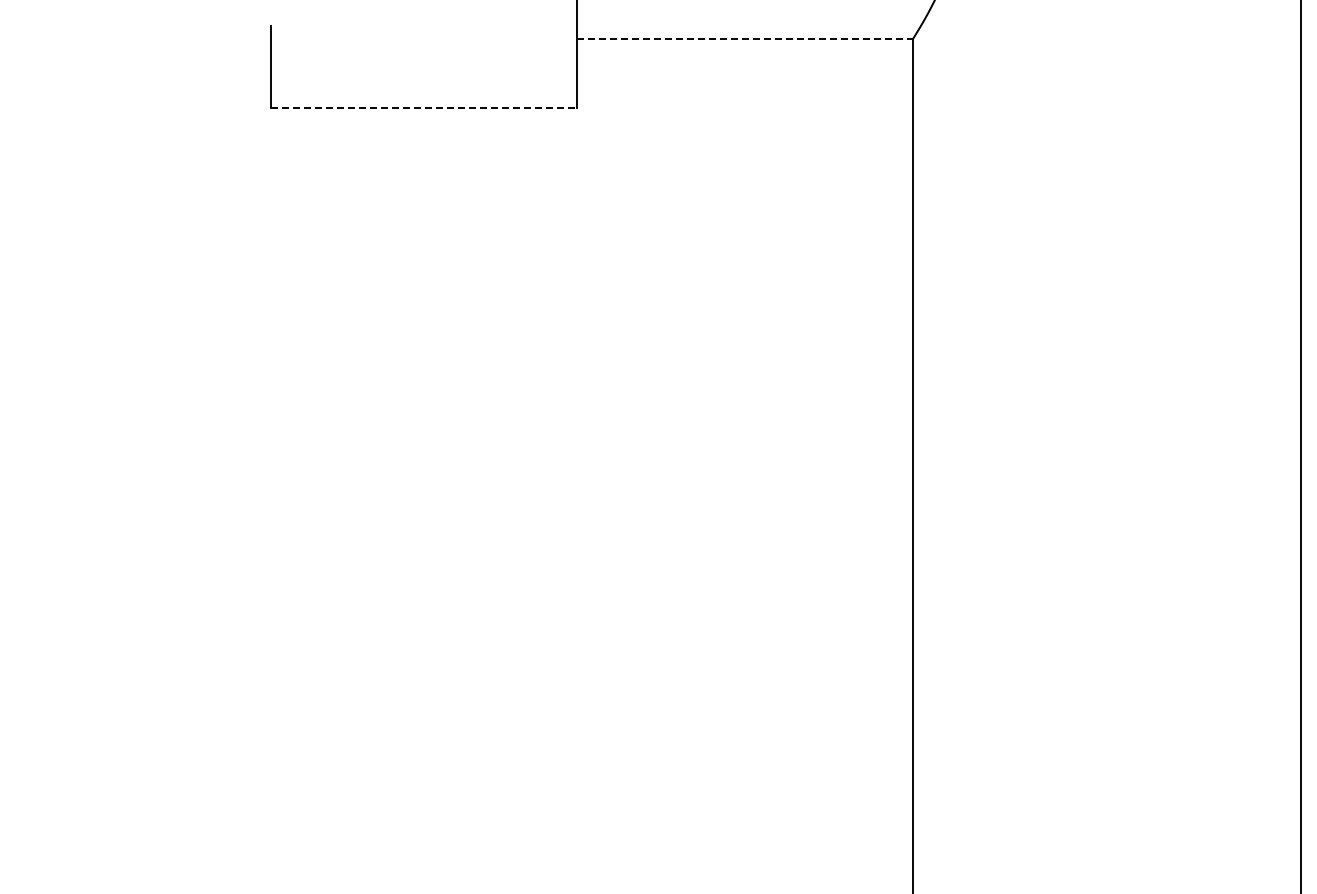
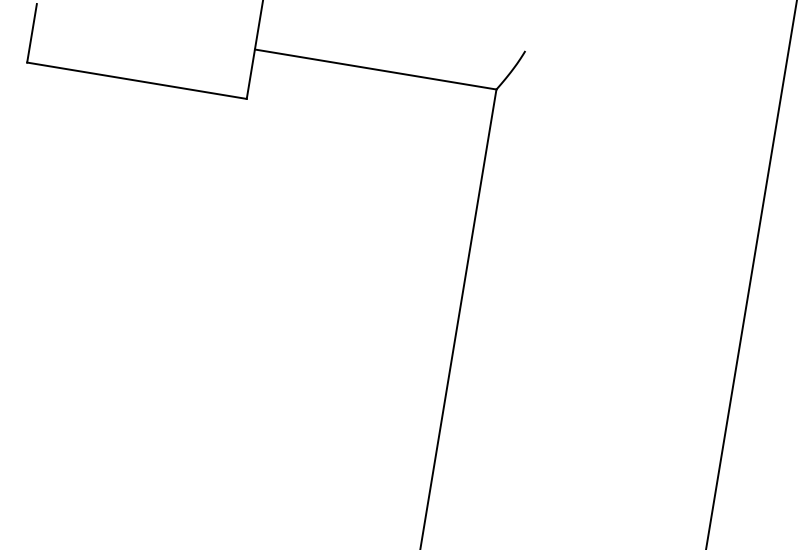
line: (745, 38) -> (376, 69), dashed -> solid
line: (423, 107) -> (136, 80), dashed -> solid

